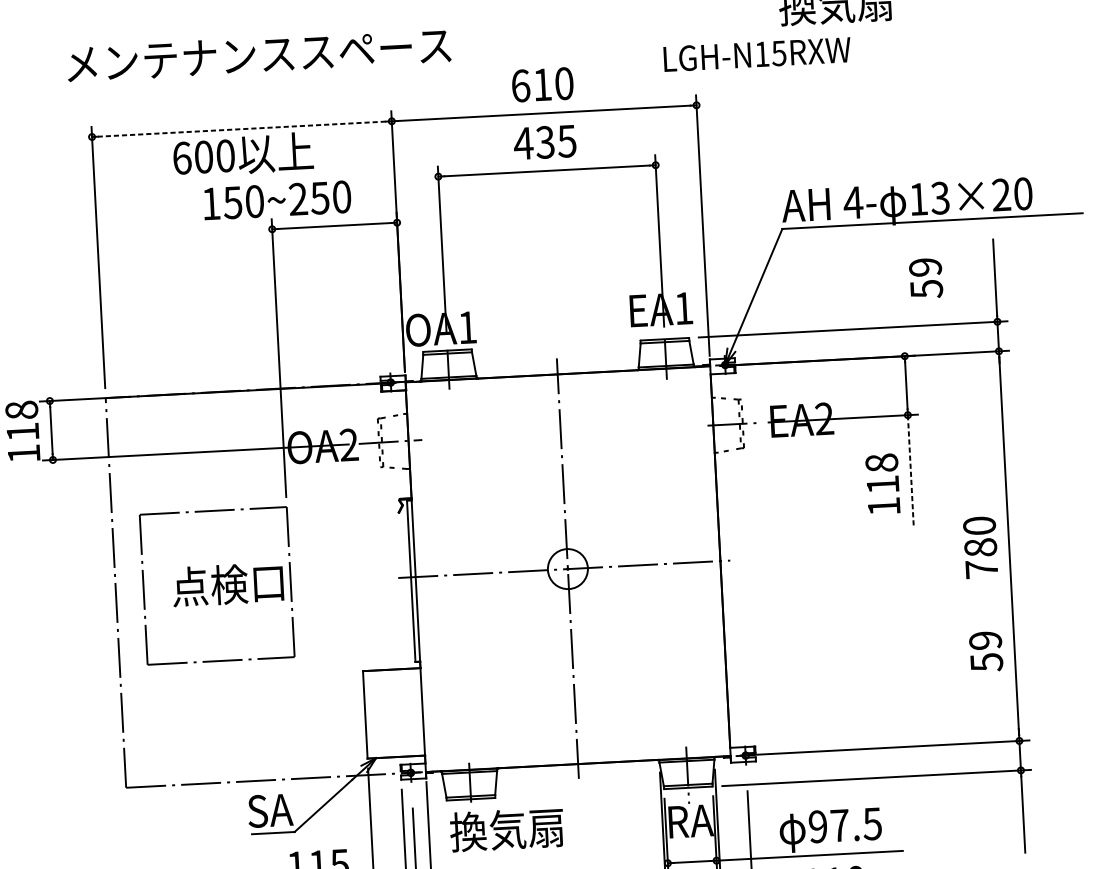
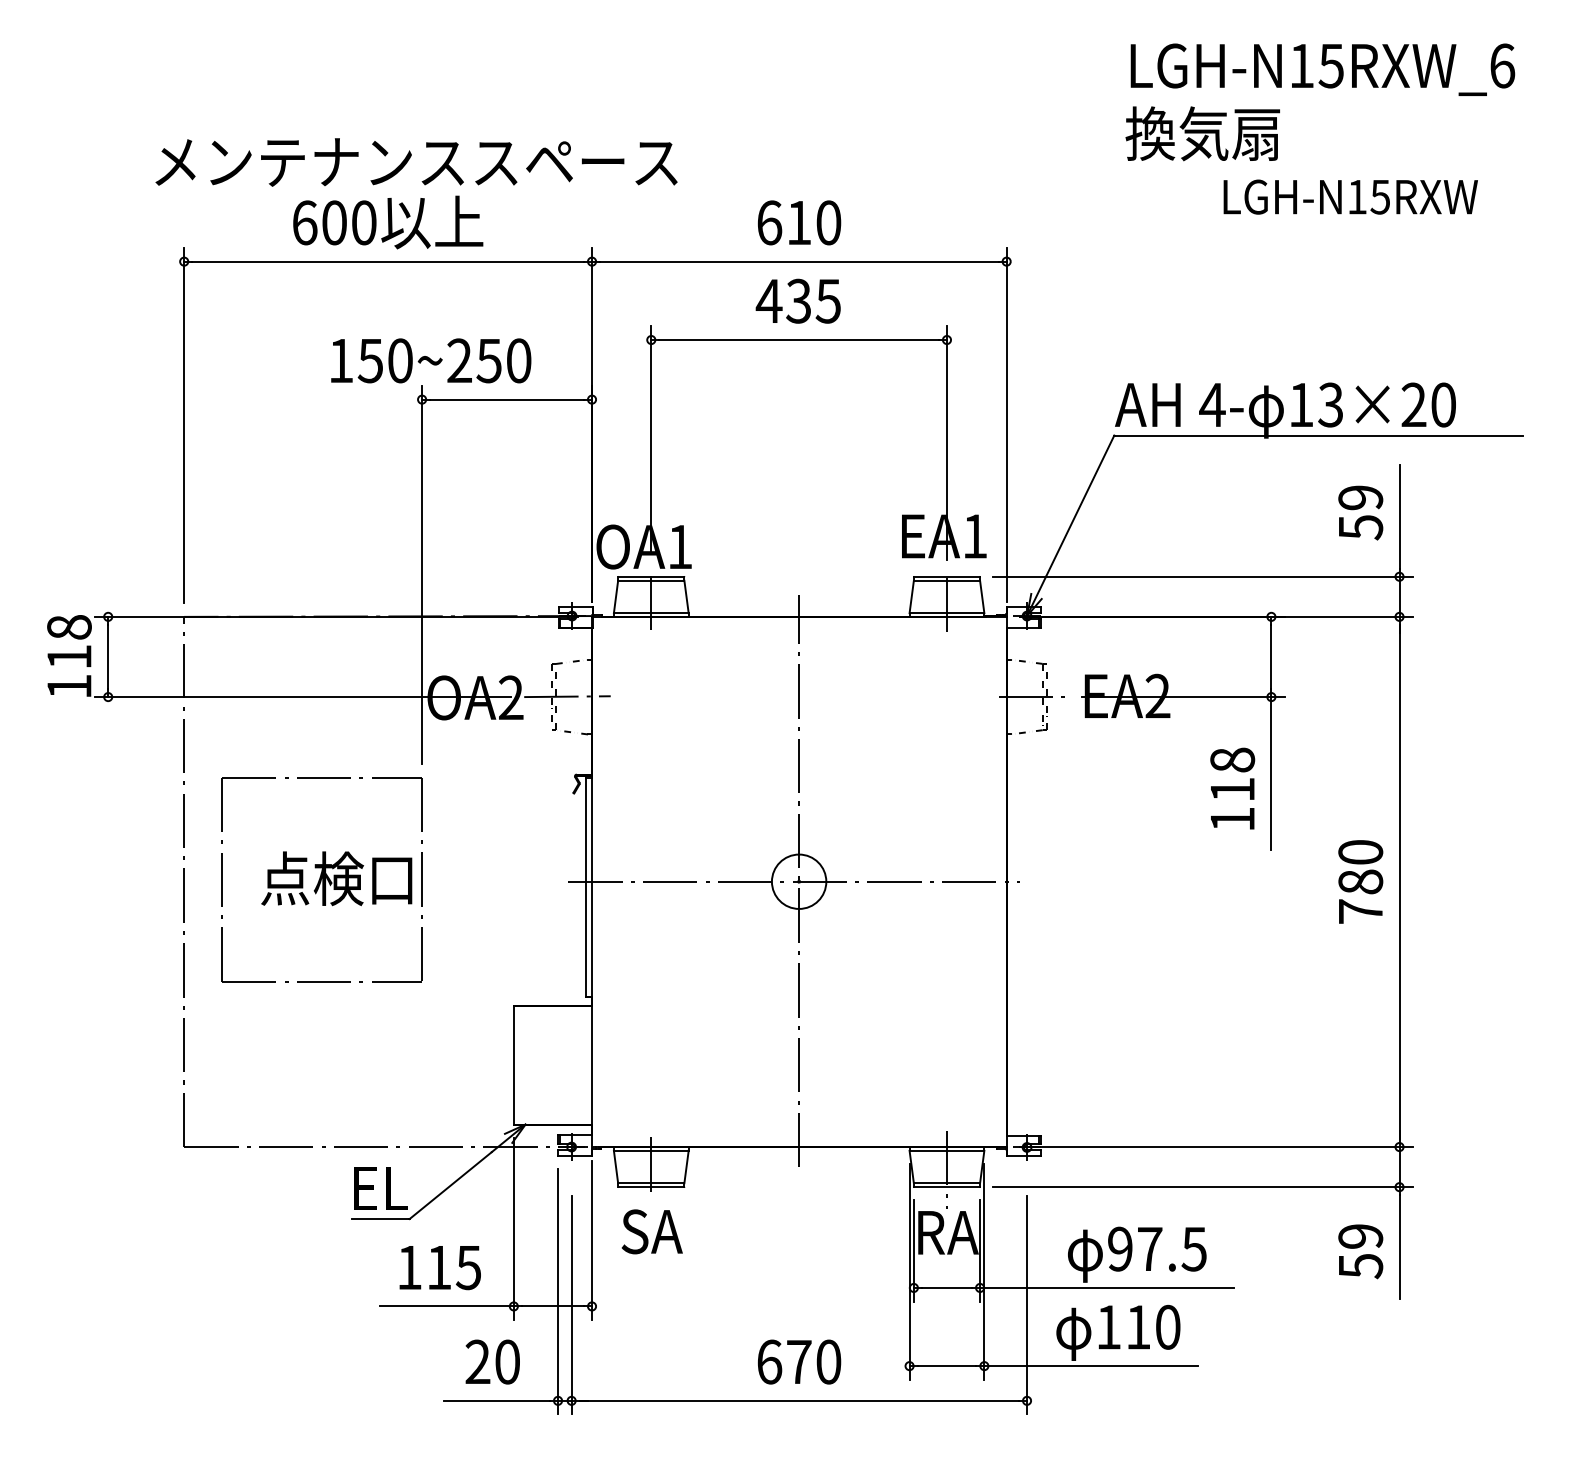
text: (757, 54) -> (1350, 196), moved
line: (242, 129) -> (388, 261), dashed -> solid
text: (243, 154) -> (388, 222), moved
text: (925, 278) -> (1360, 512), moved
line: (910, 471) -> (1271, 773), dashed -> solid
text: (985, 651) -> (1360, 1251), moved
text: (269, 810) -> (377, 1188), SA -> EL
text: (506, 829) -> (697, 1230), 換気扇 -> SA

